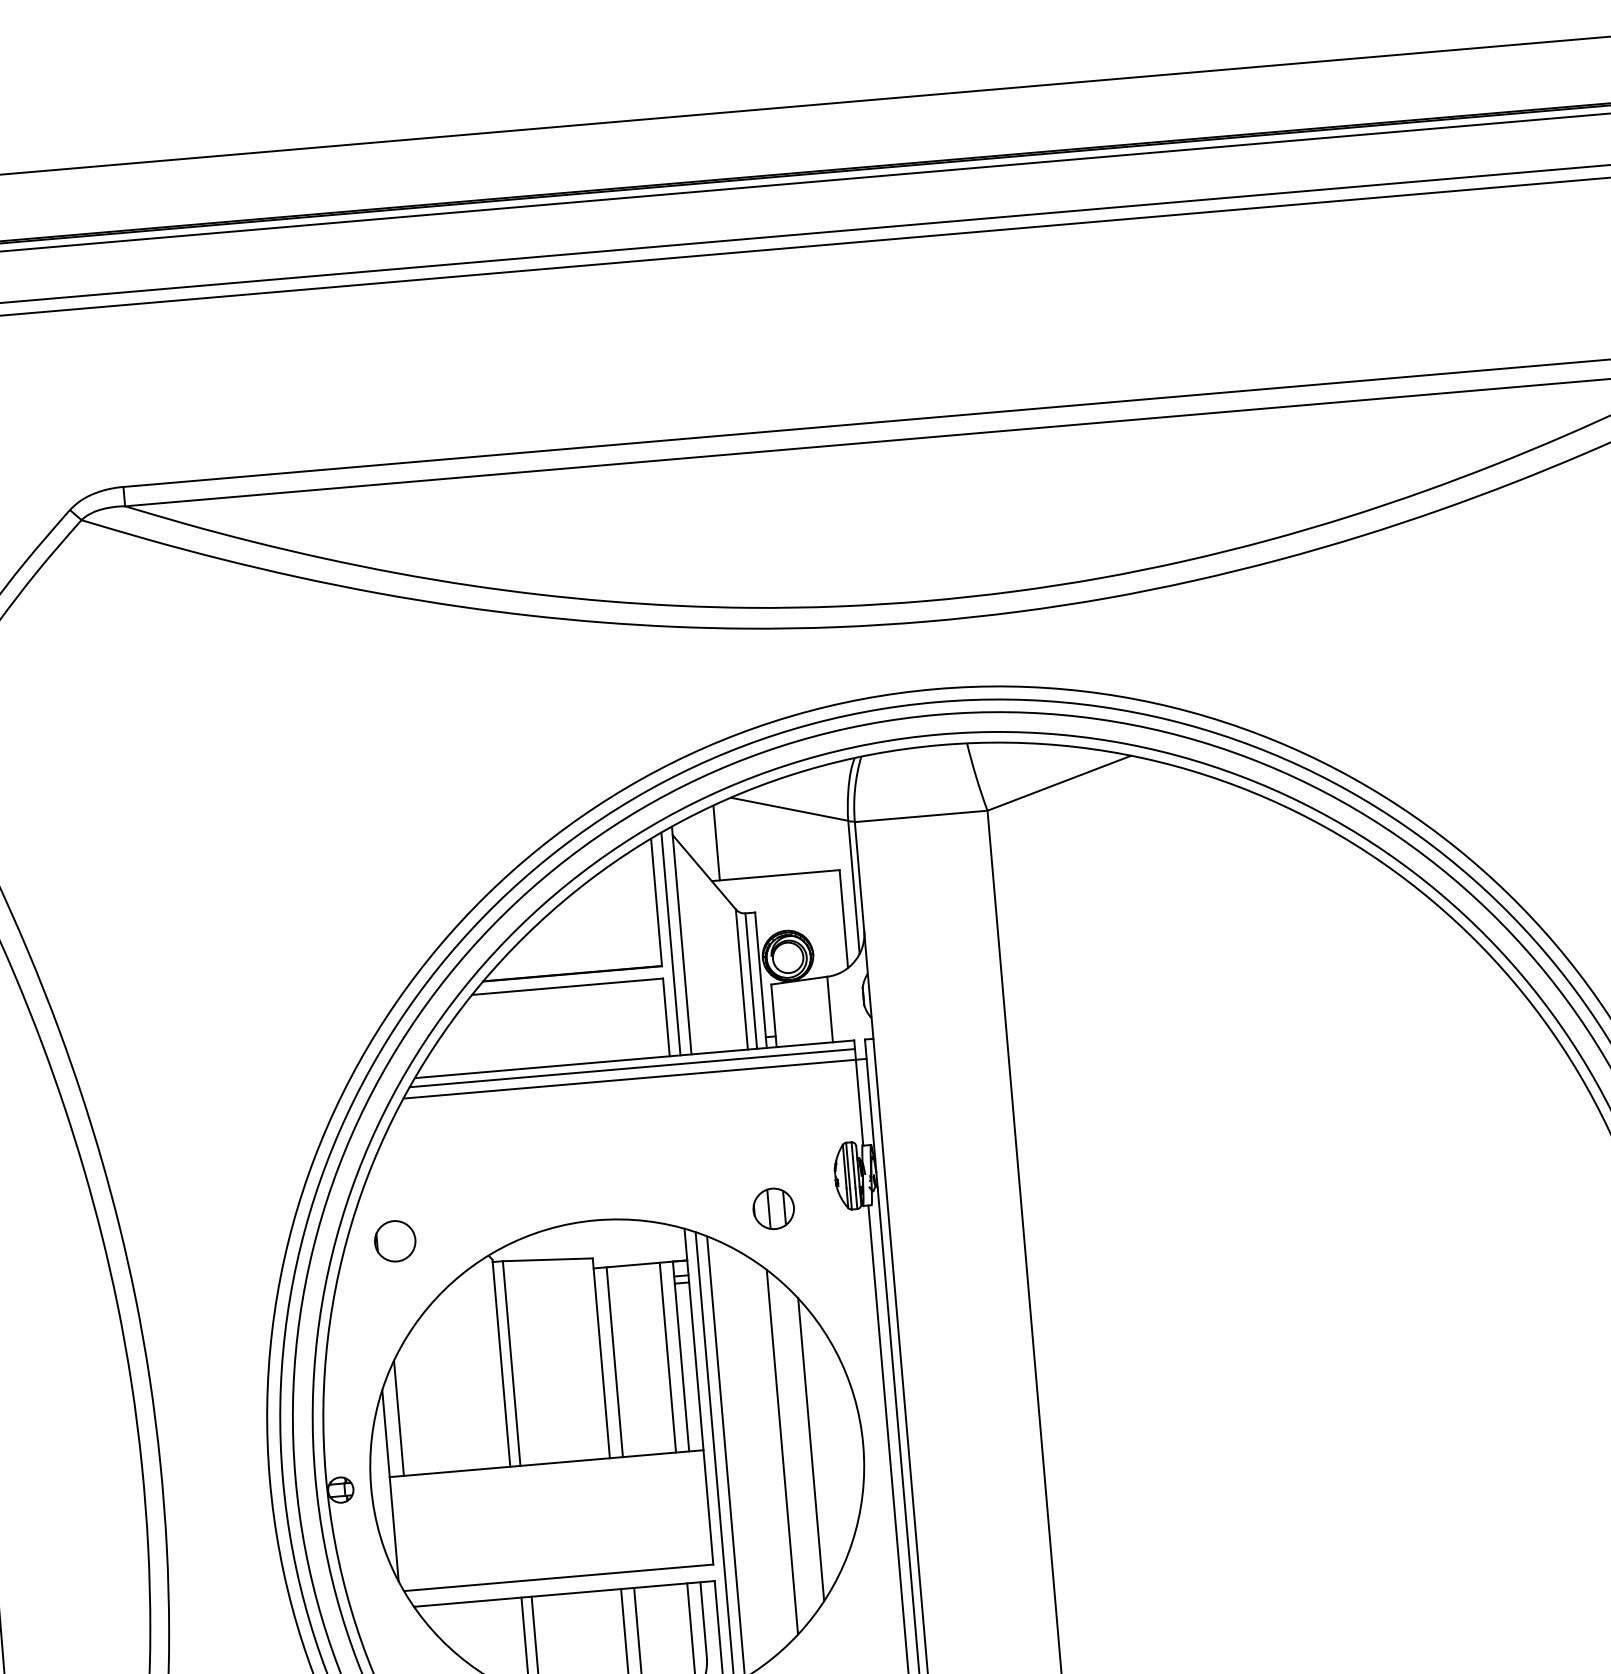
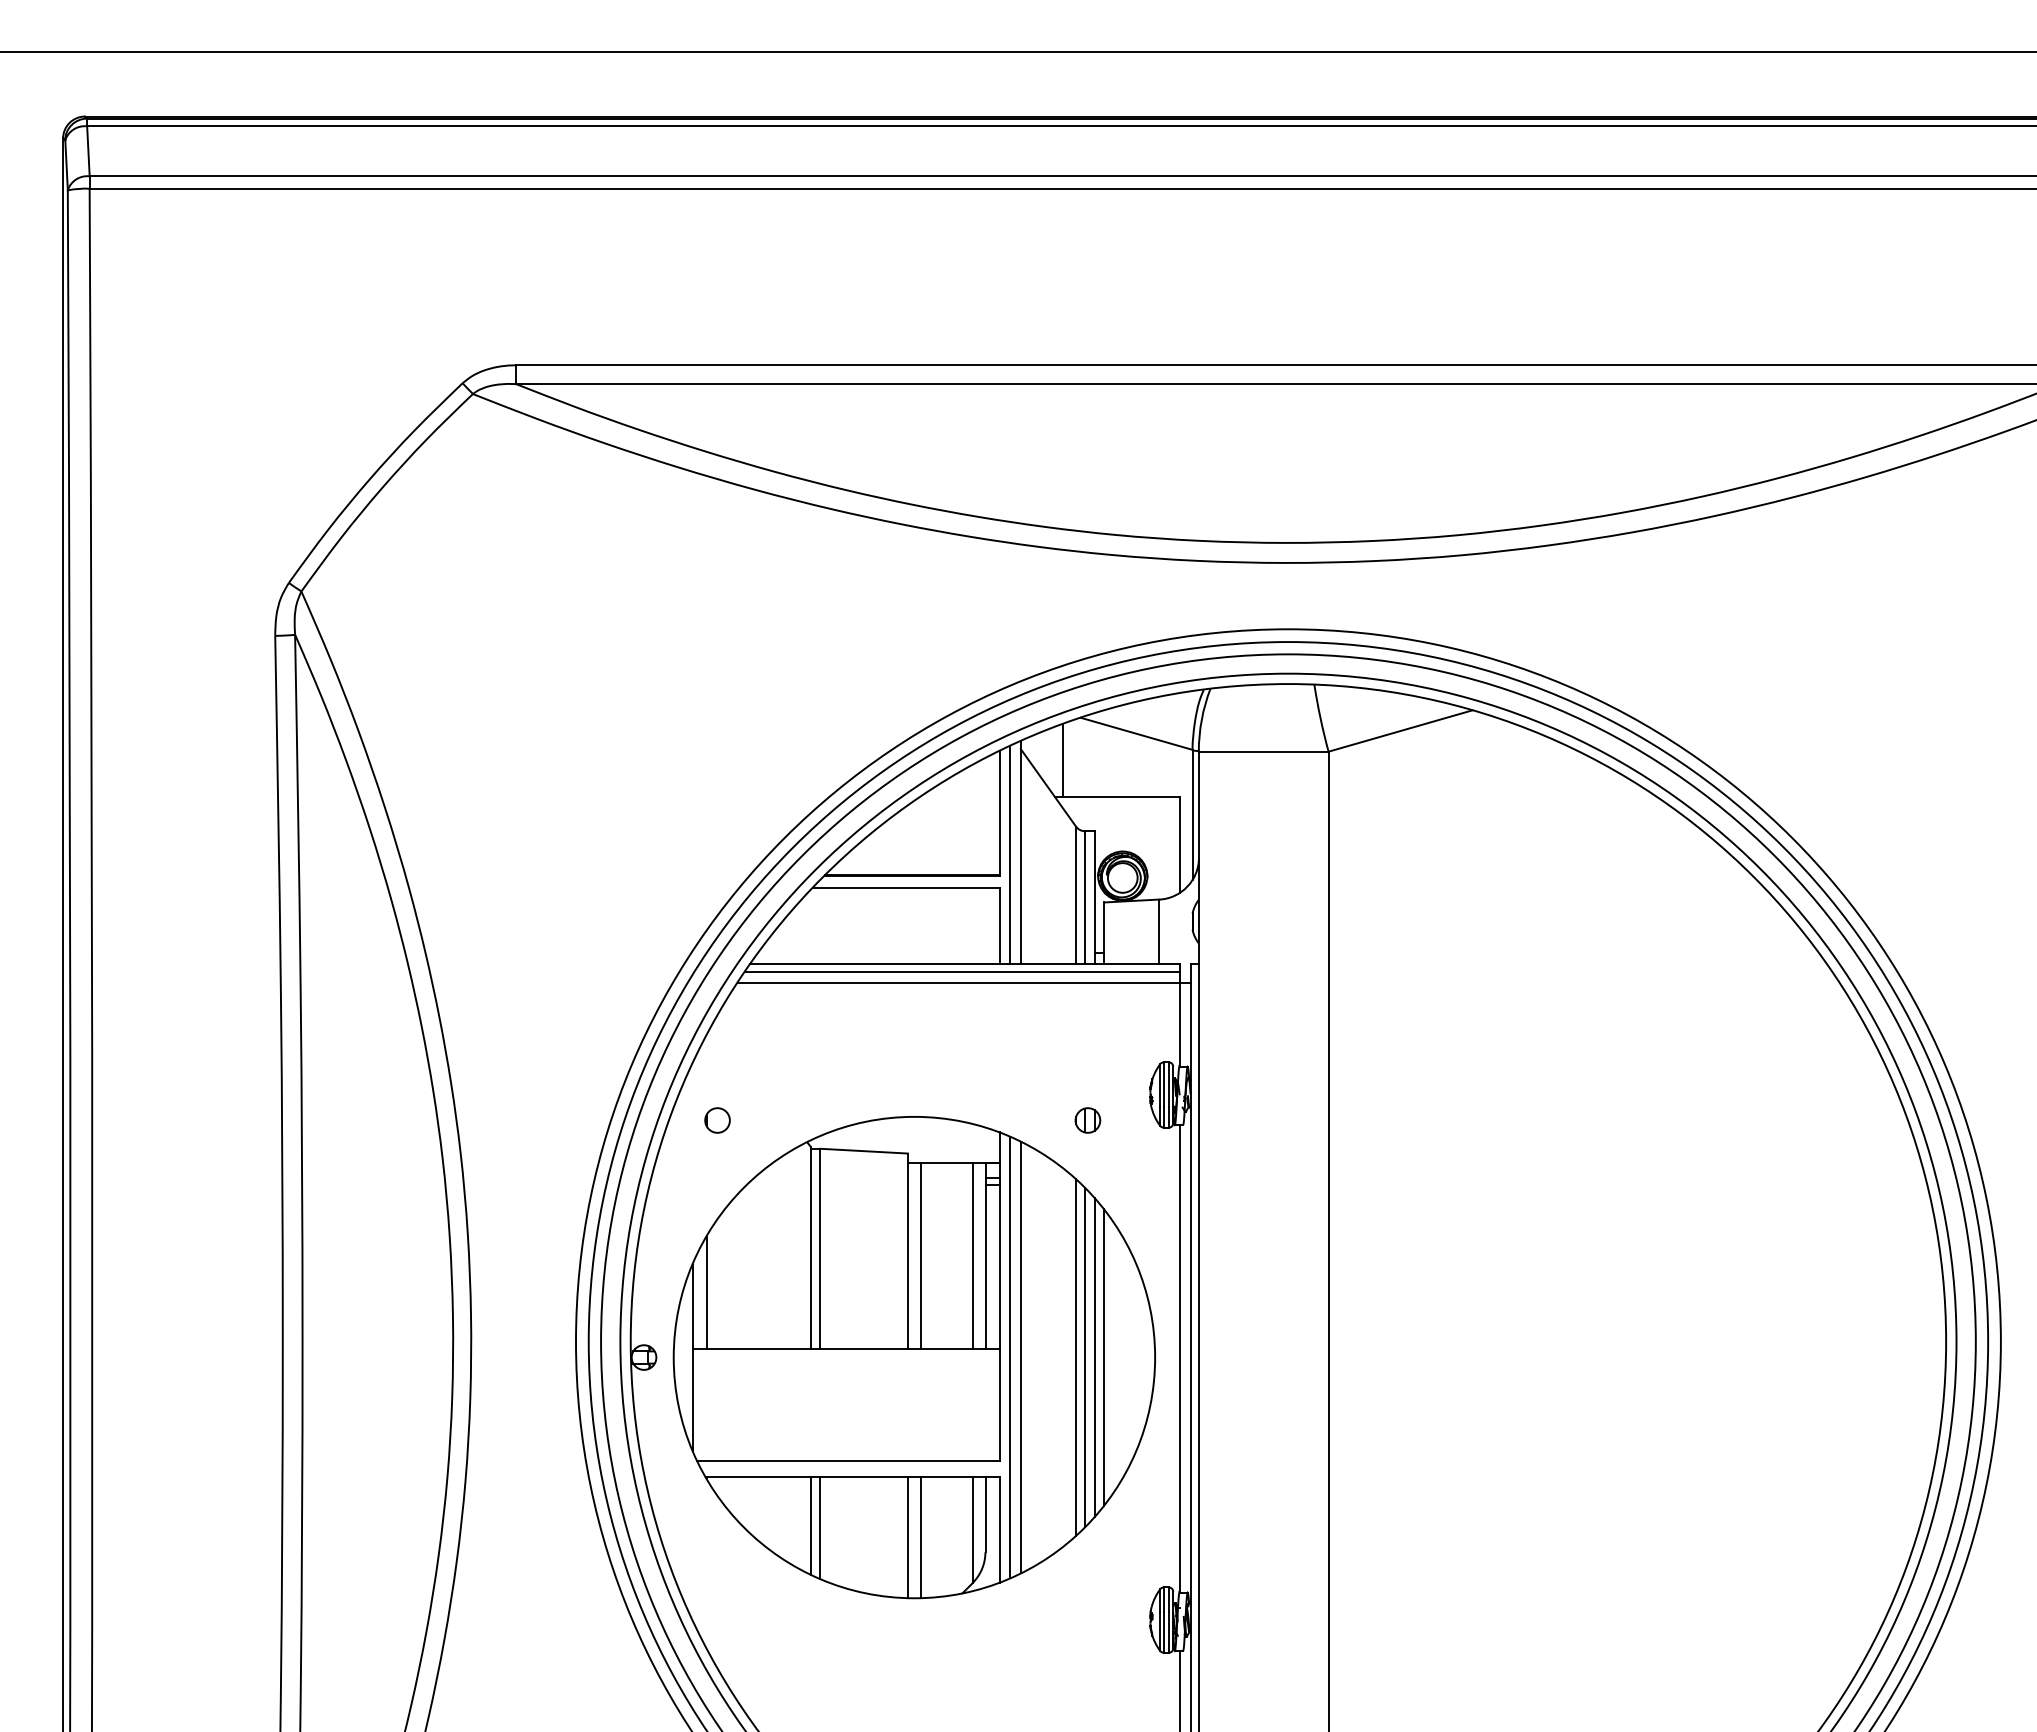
part: (773, 1208) -> (1087, 1120), size x0.62
circle: (395, 1241) -> (717, 1120), size x0.62
line: (801, 1450) -> (1094, 1357), added
line: (791, 1451) -> (1084, 1357), added

